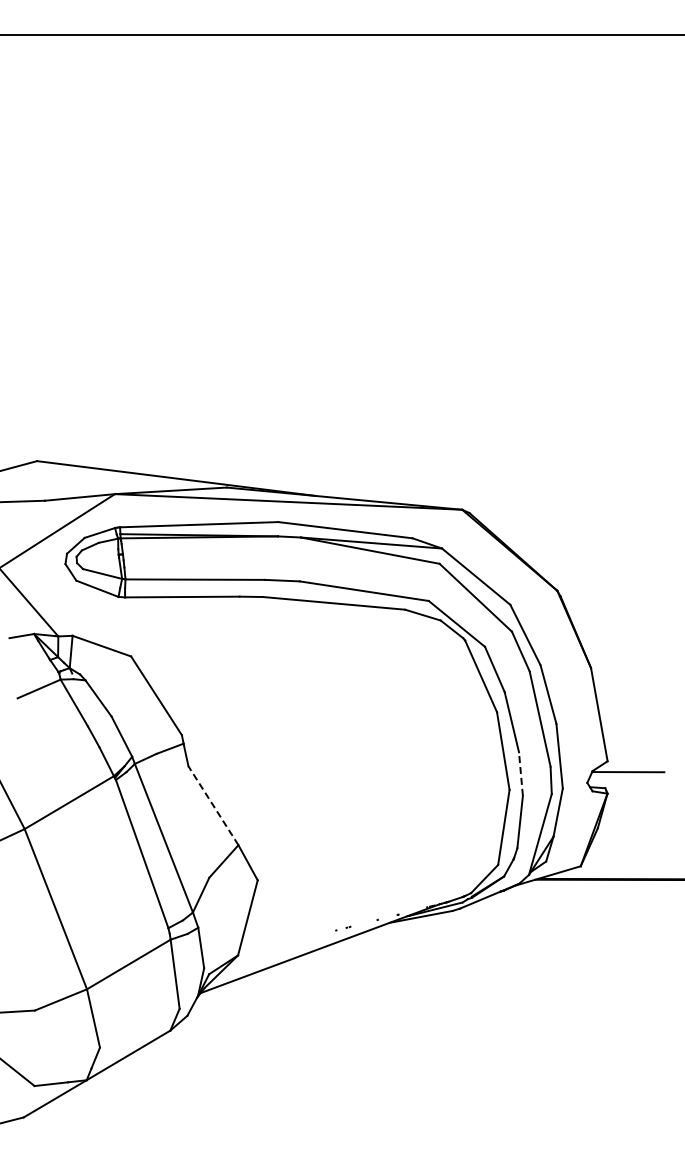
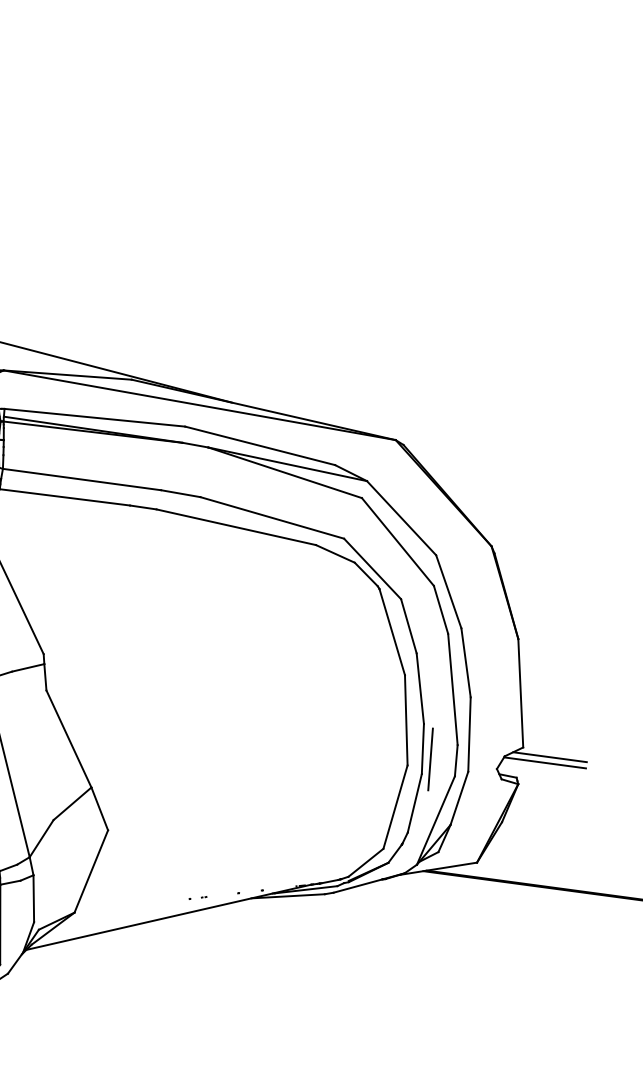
line: (631, 766) -> (549, 756), added
line: (520, 774) -> (422, 749), dashed -> solid
line: (528, 782) -> (430, 759), added
line: (213, 805) -> (69, 738), dashed -> solid

